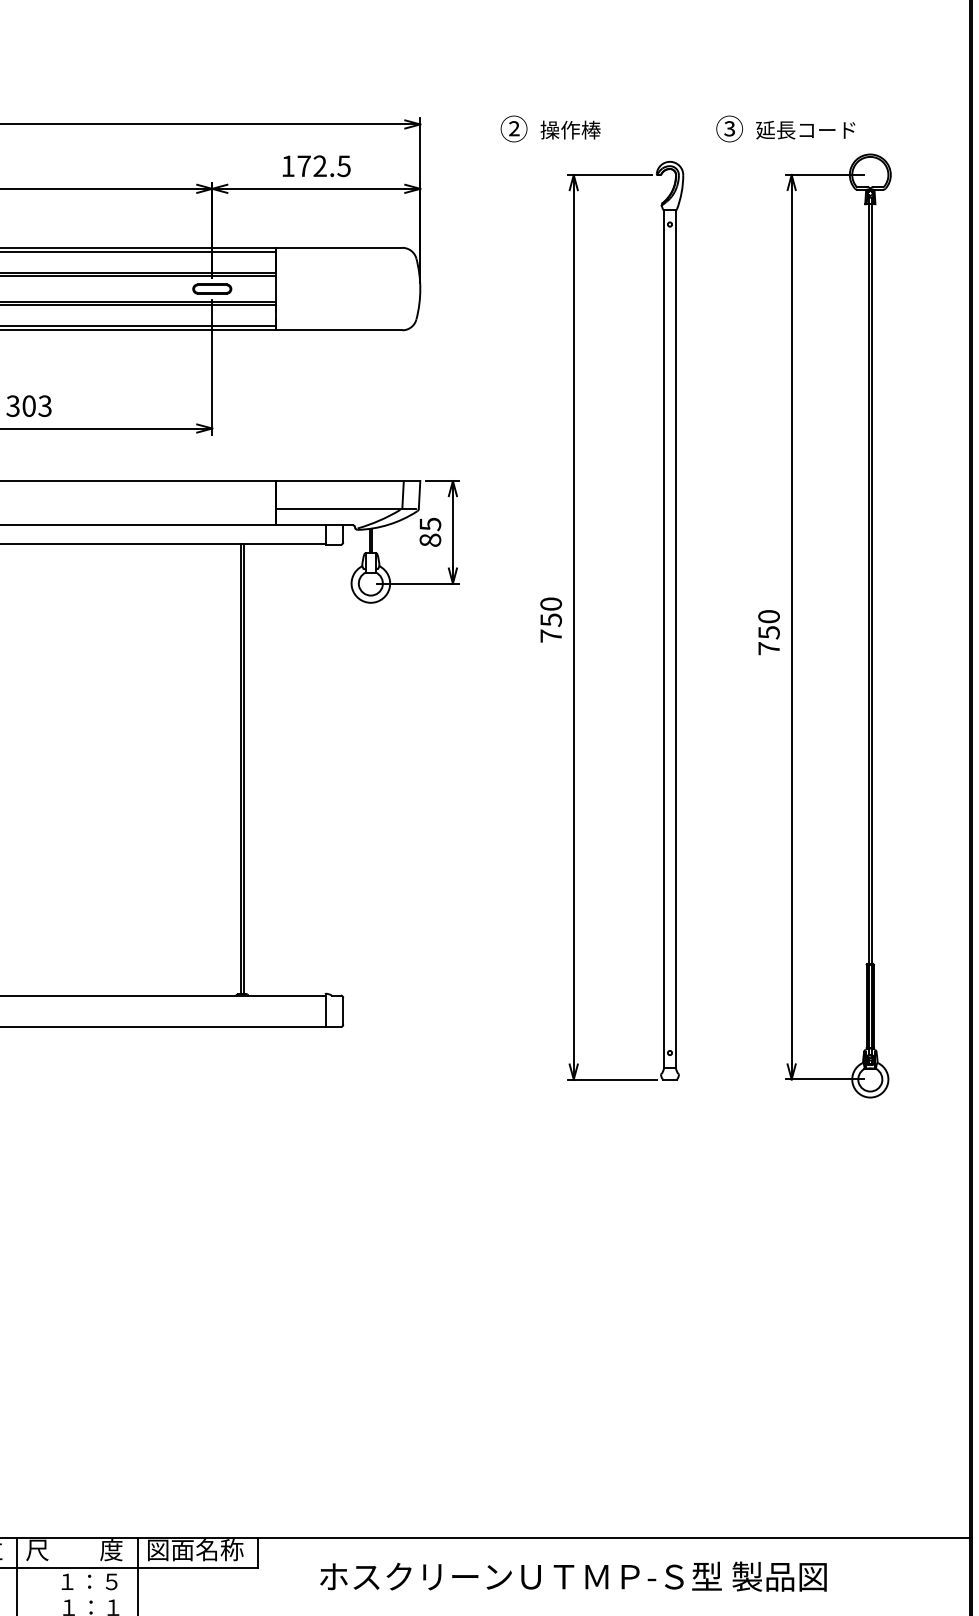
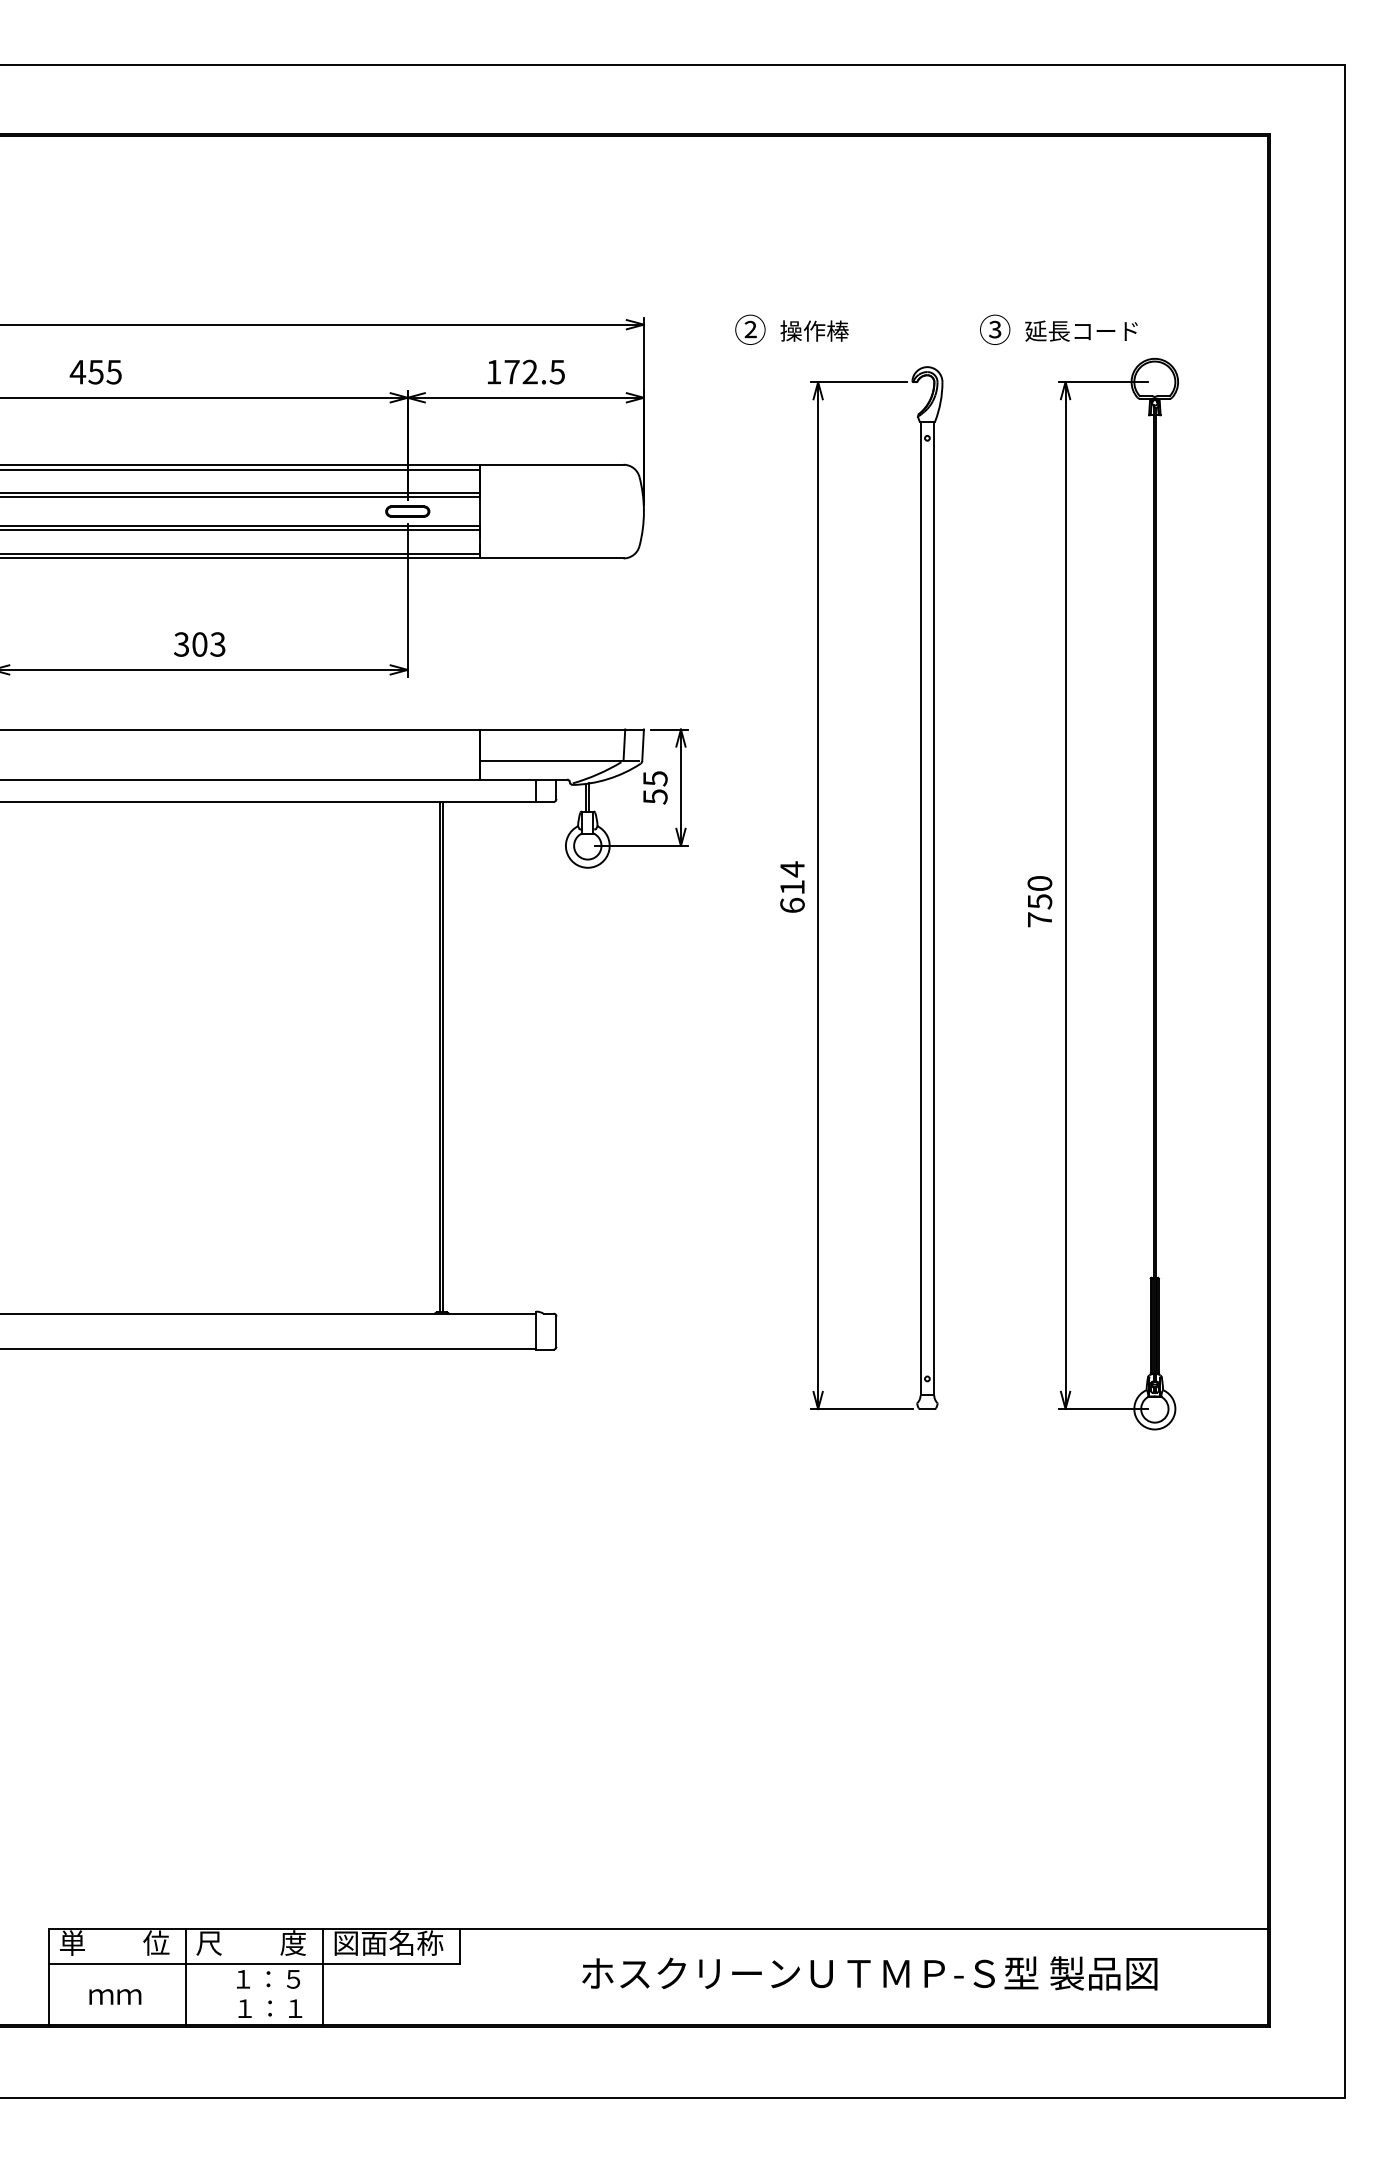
text: (430, 540) -> (655, 796), 85 -> 55
text: (551, 619) -> (792, 886), 750 -> 614
text: (573, 1576) -> (869, 1973), moved

